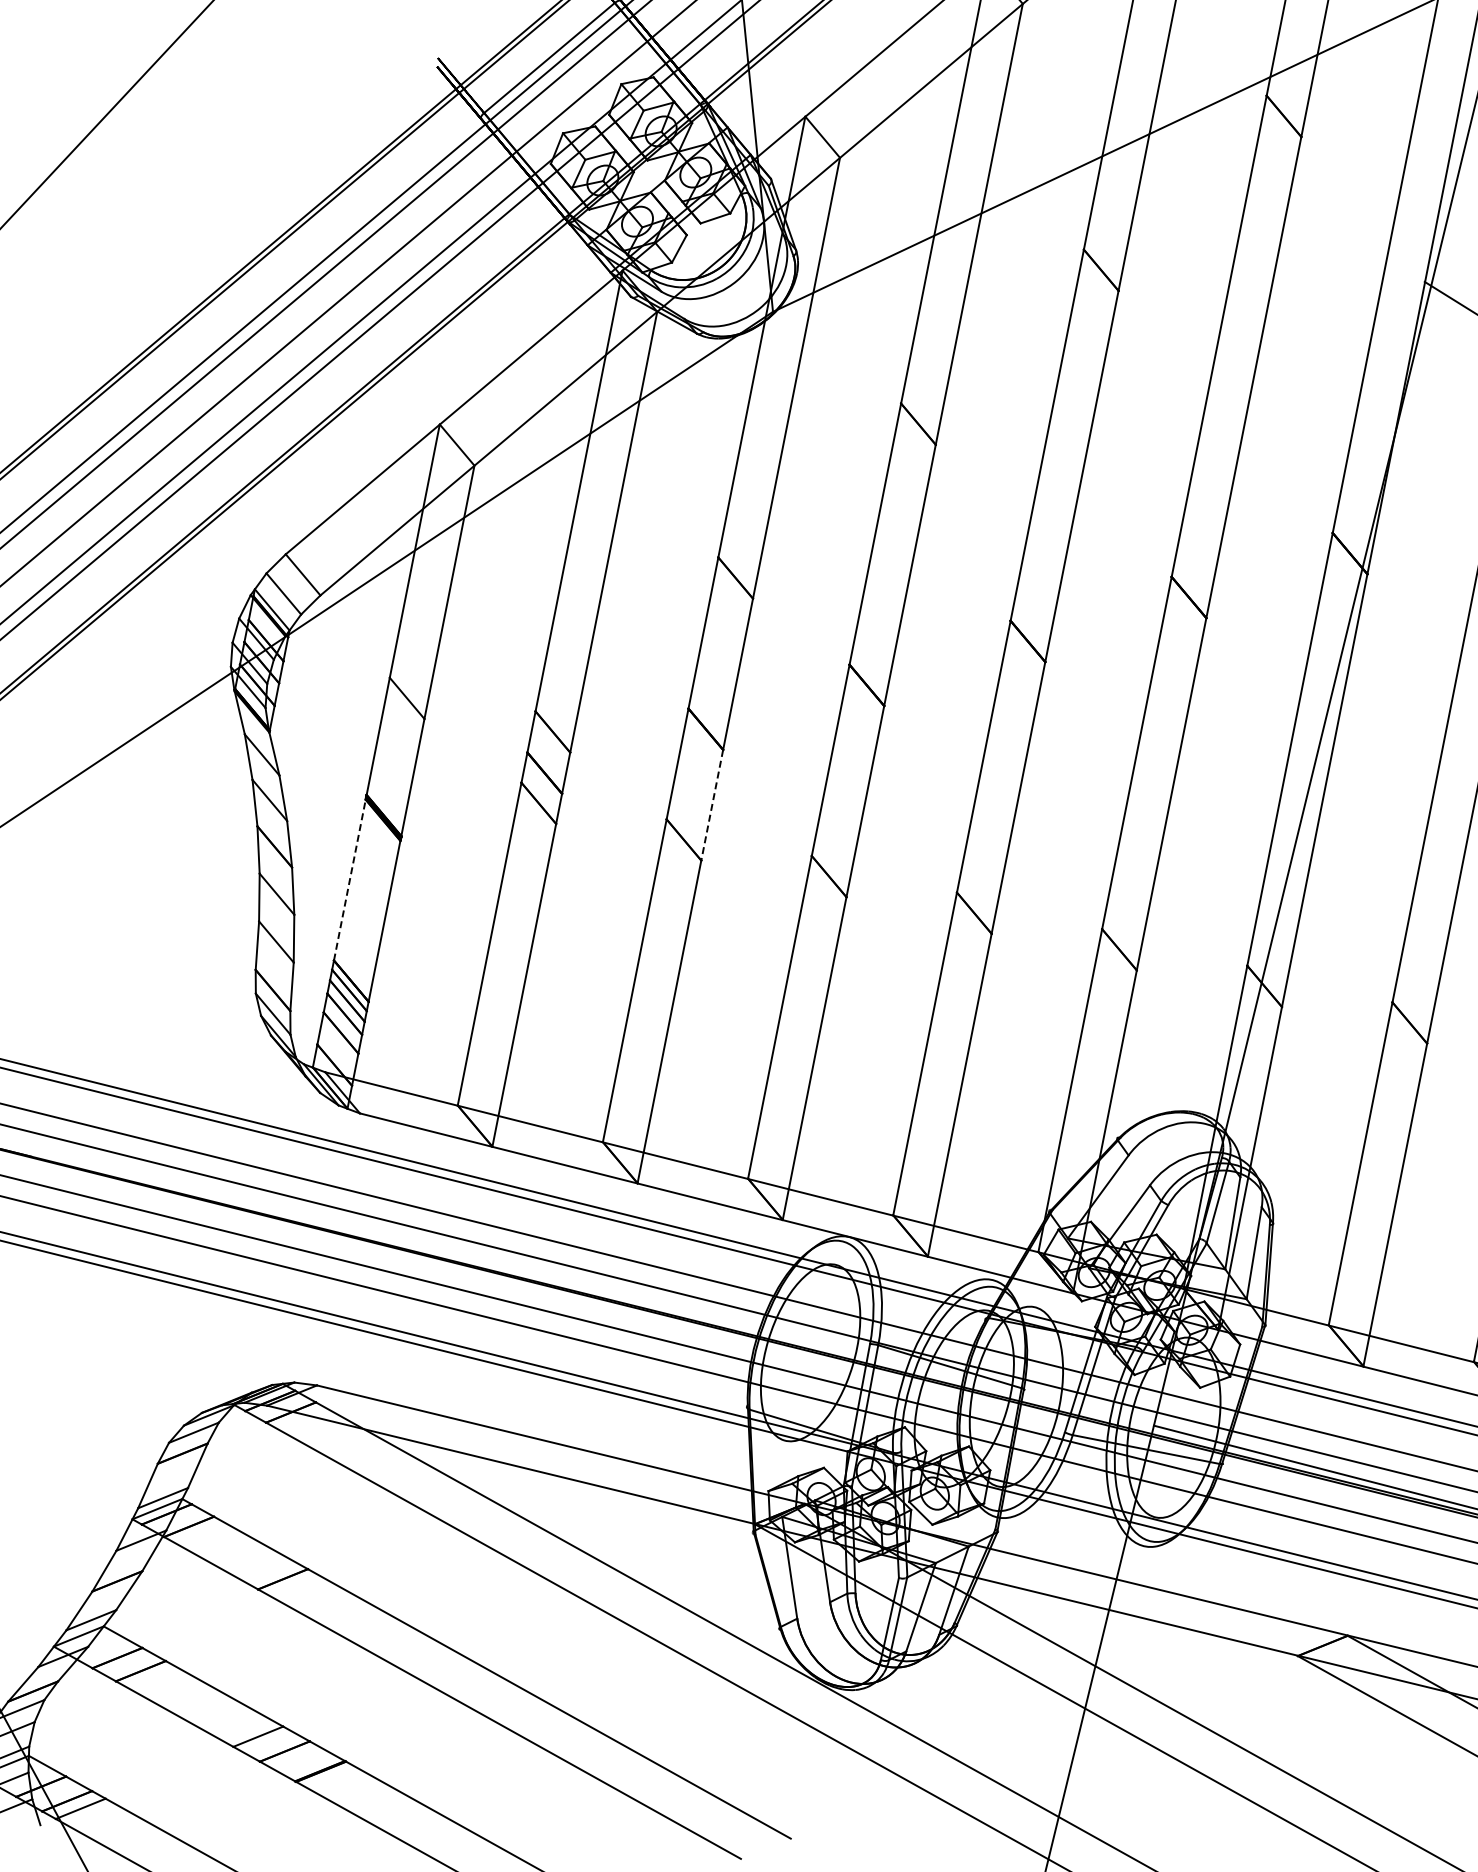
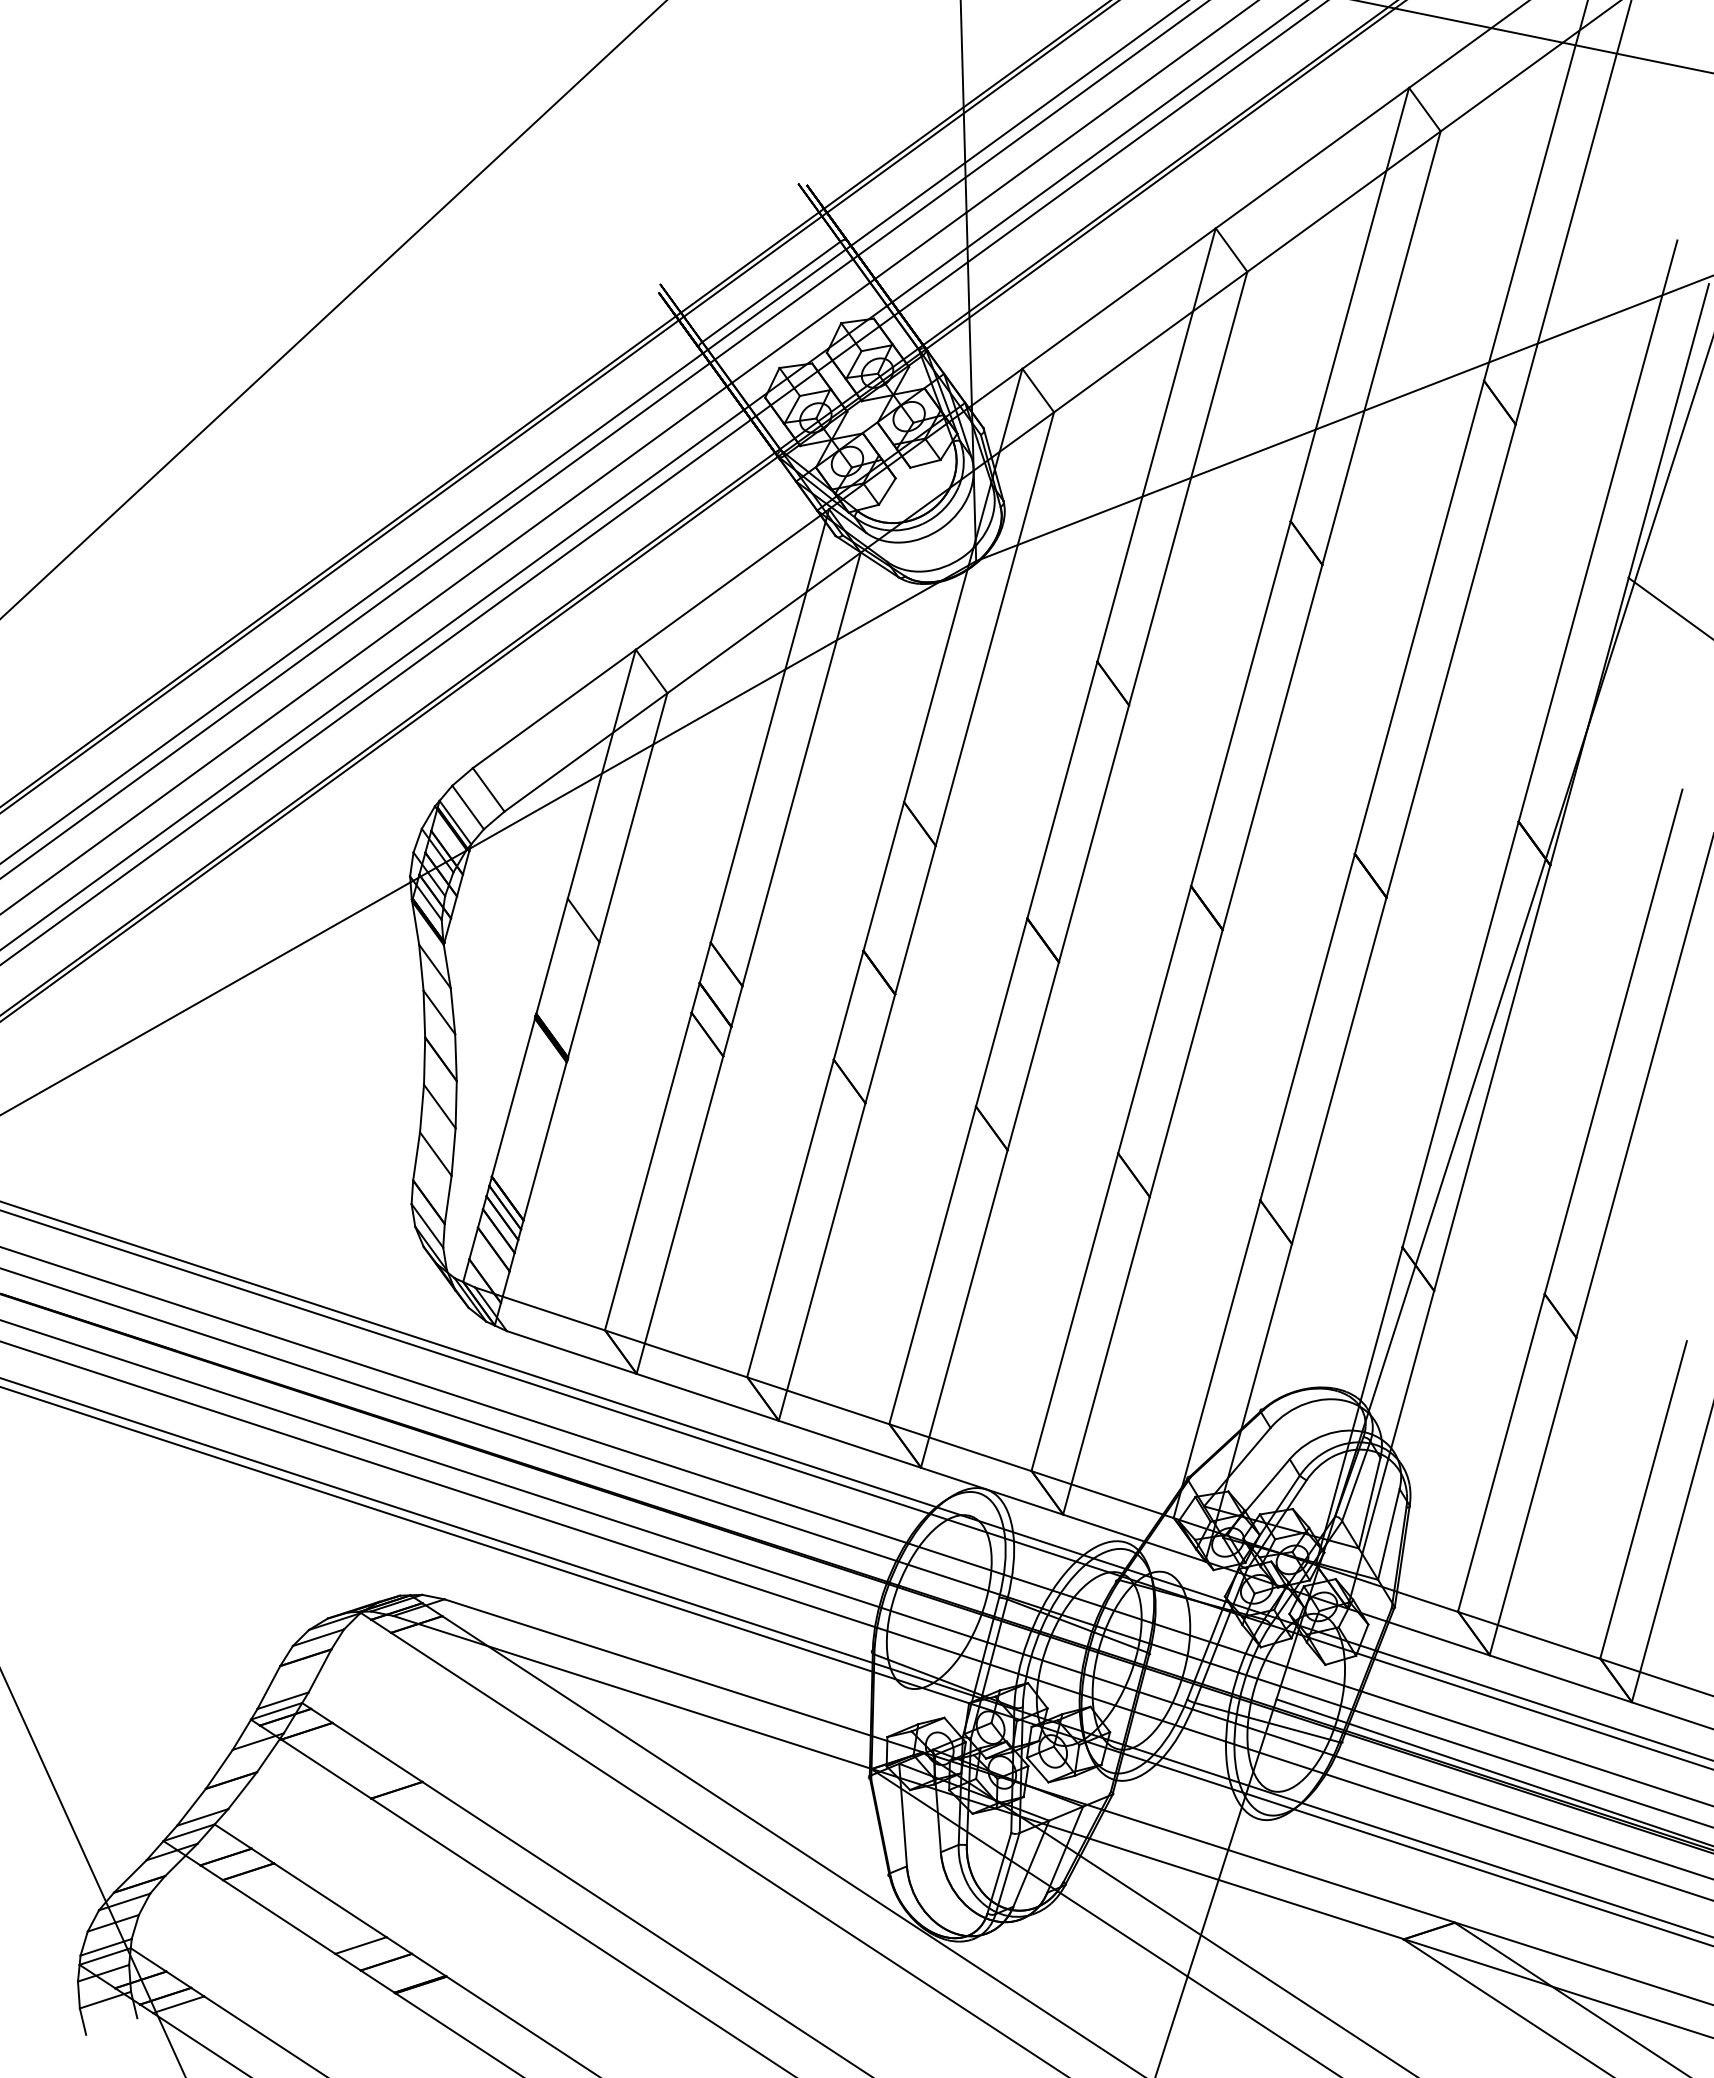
line: (712, 805) -> (880, 1049), dashed -> solid
line: (349, 879) -> (513, 1097), dashed -> solid

